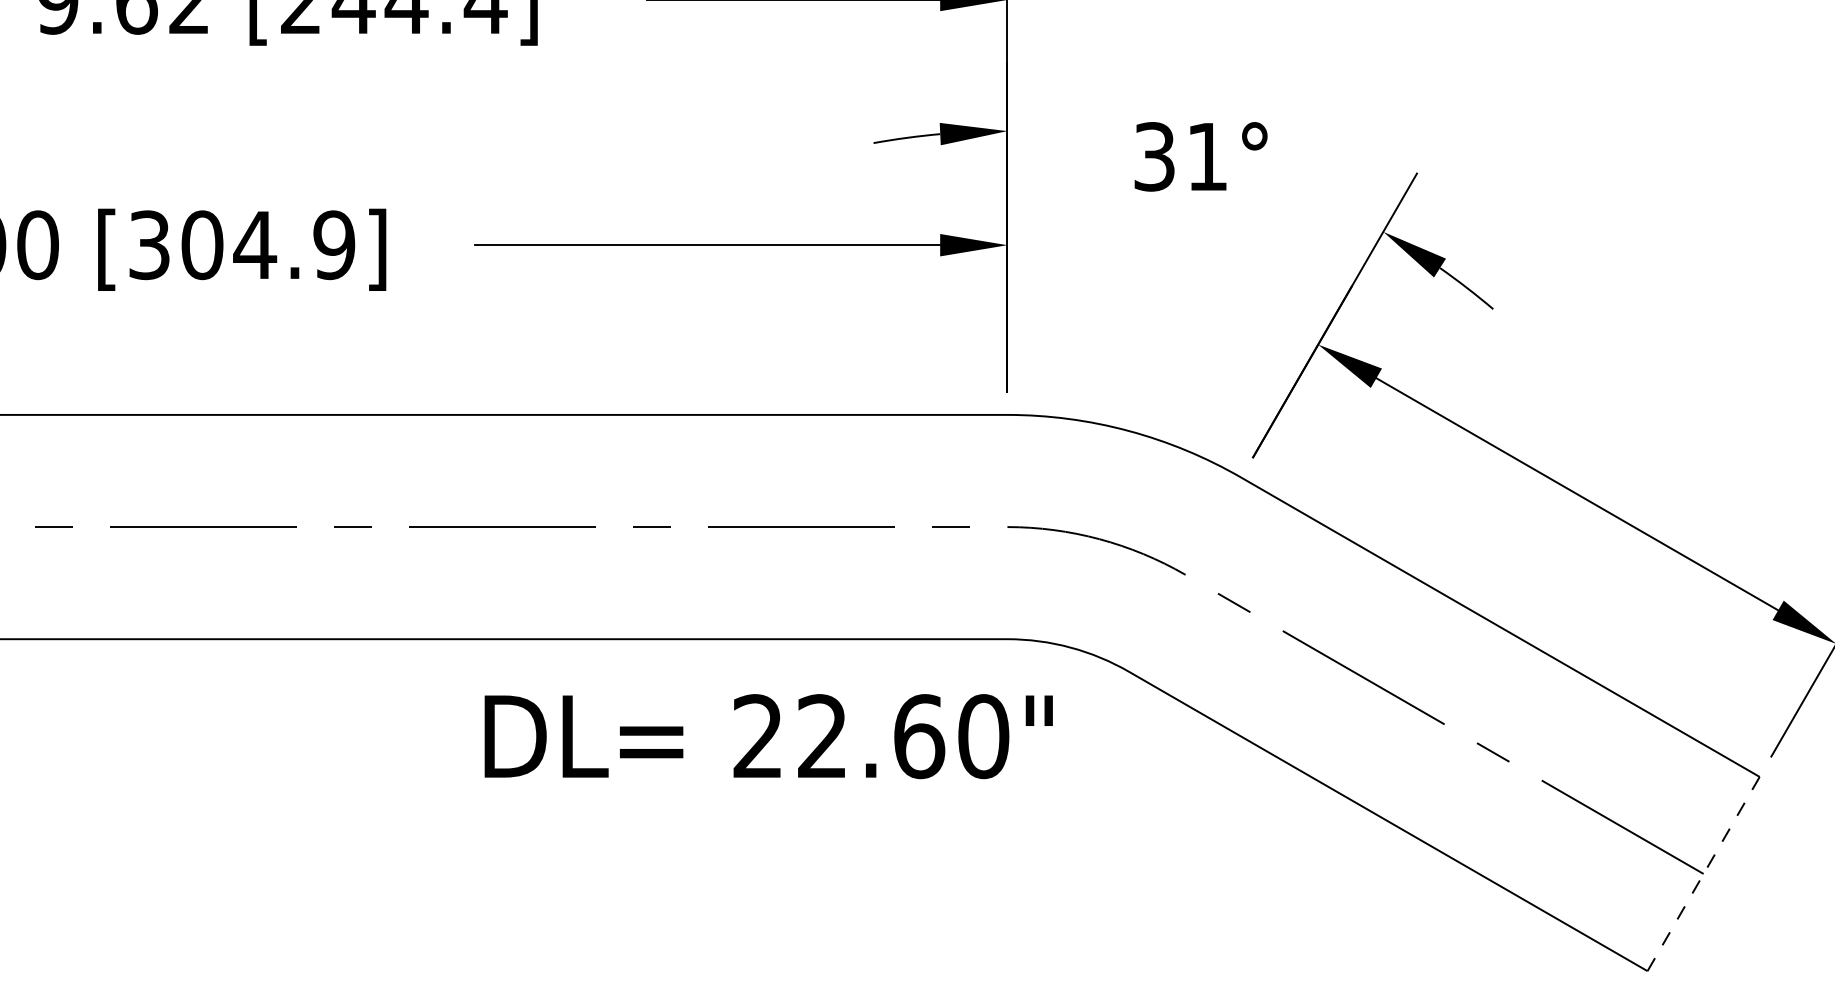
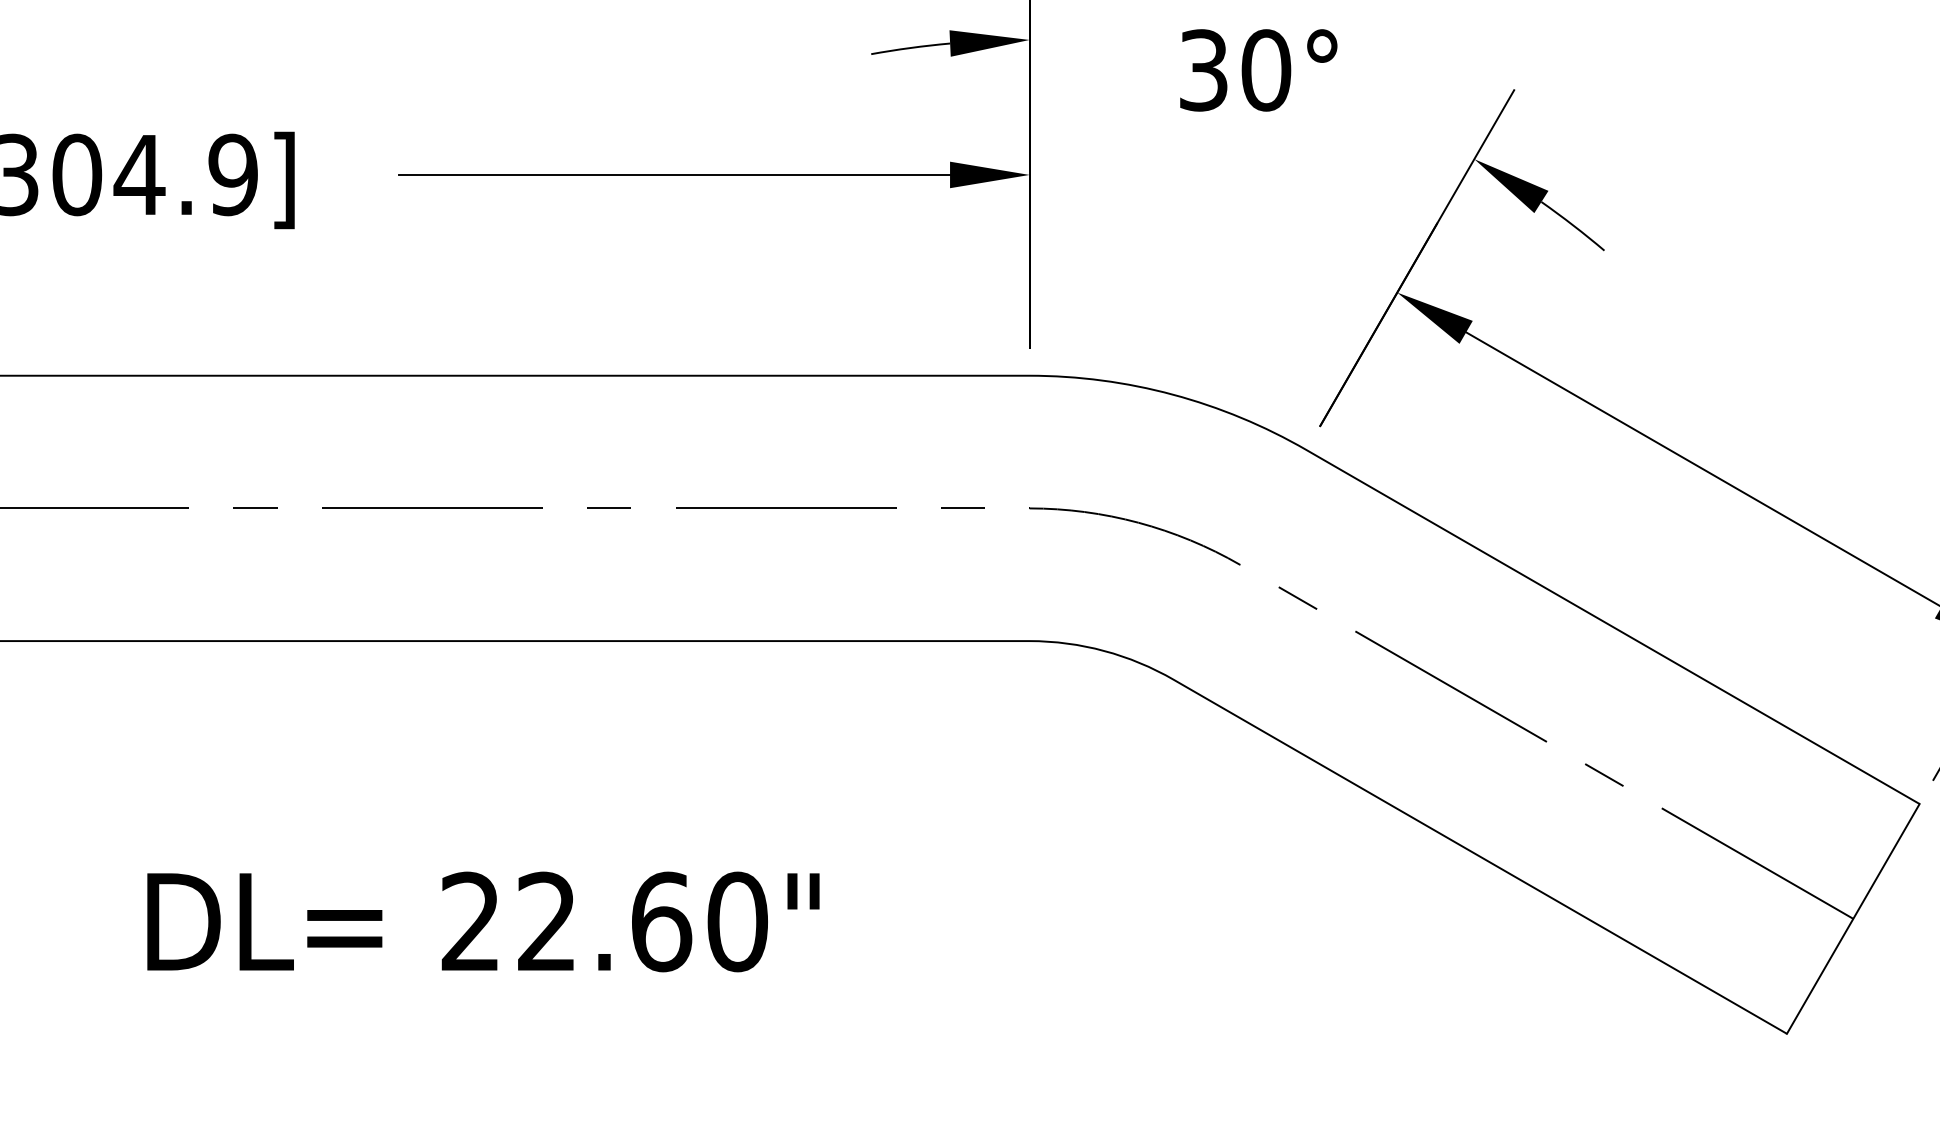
text: (1207, 156) -> (1266, 70), 31° -> 30°
text: (768, 736) -> (483, 921), moved
line: (1703, 873) -> (1853, 918), dashed -> solid

